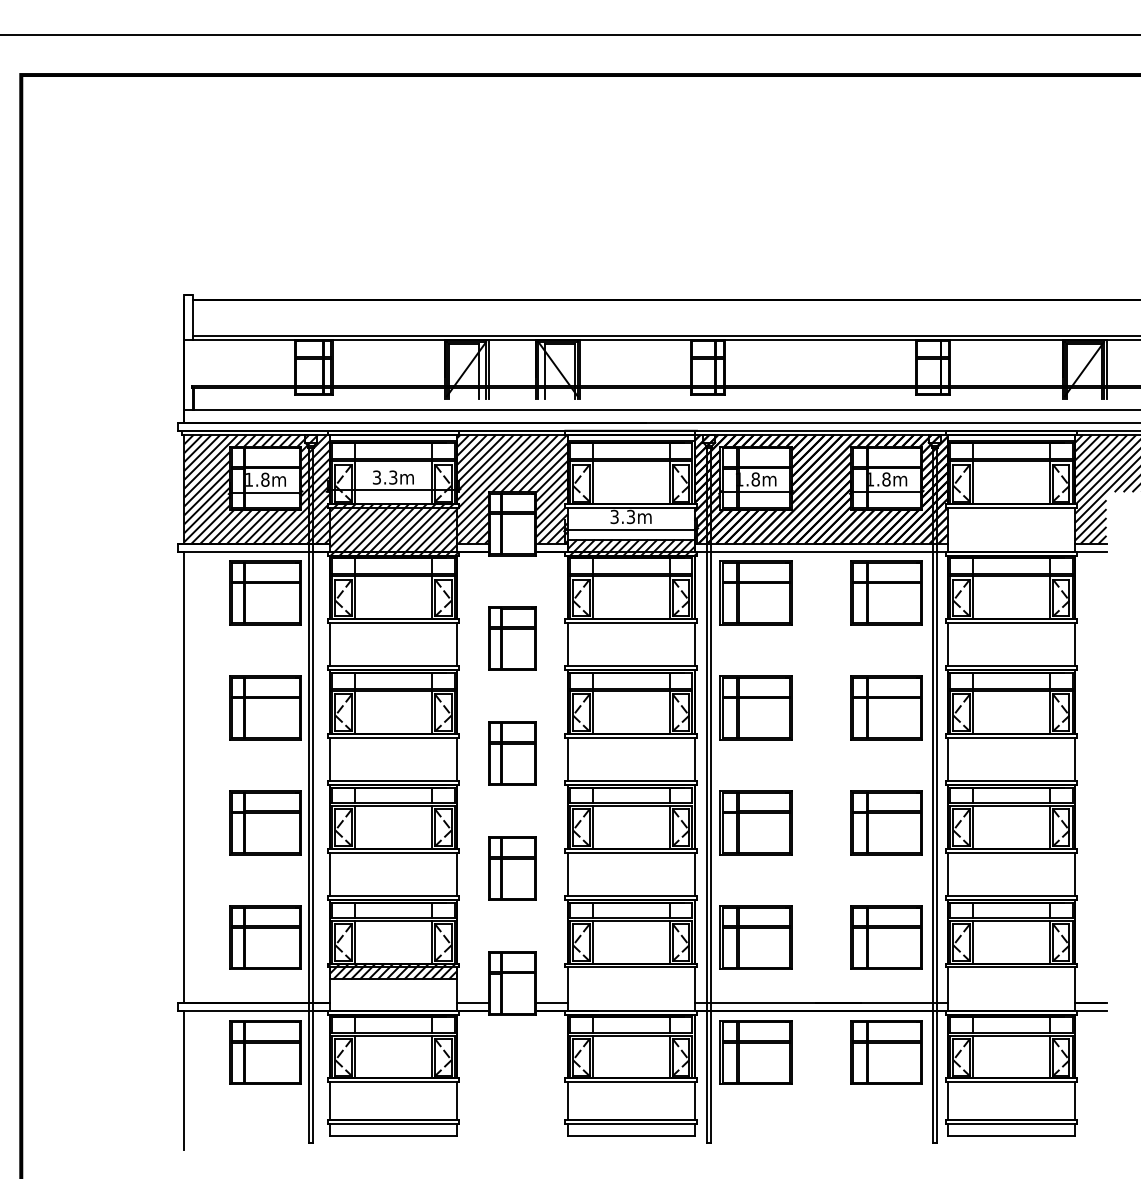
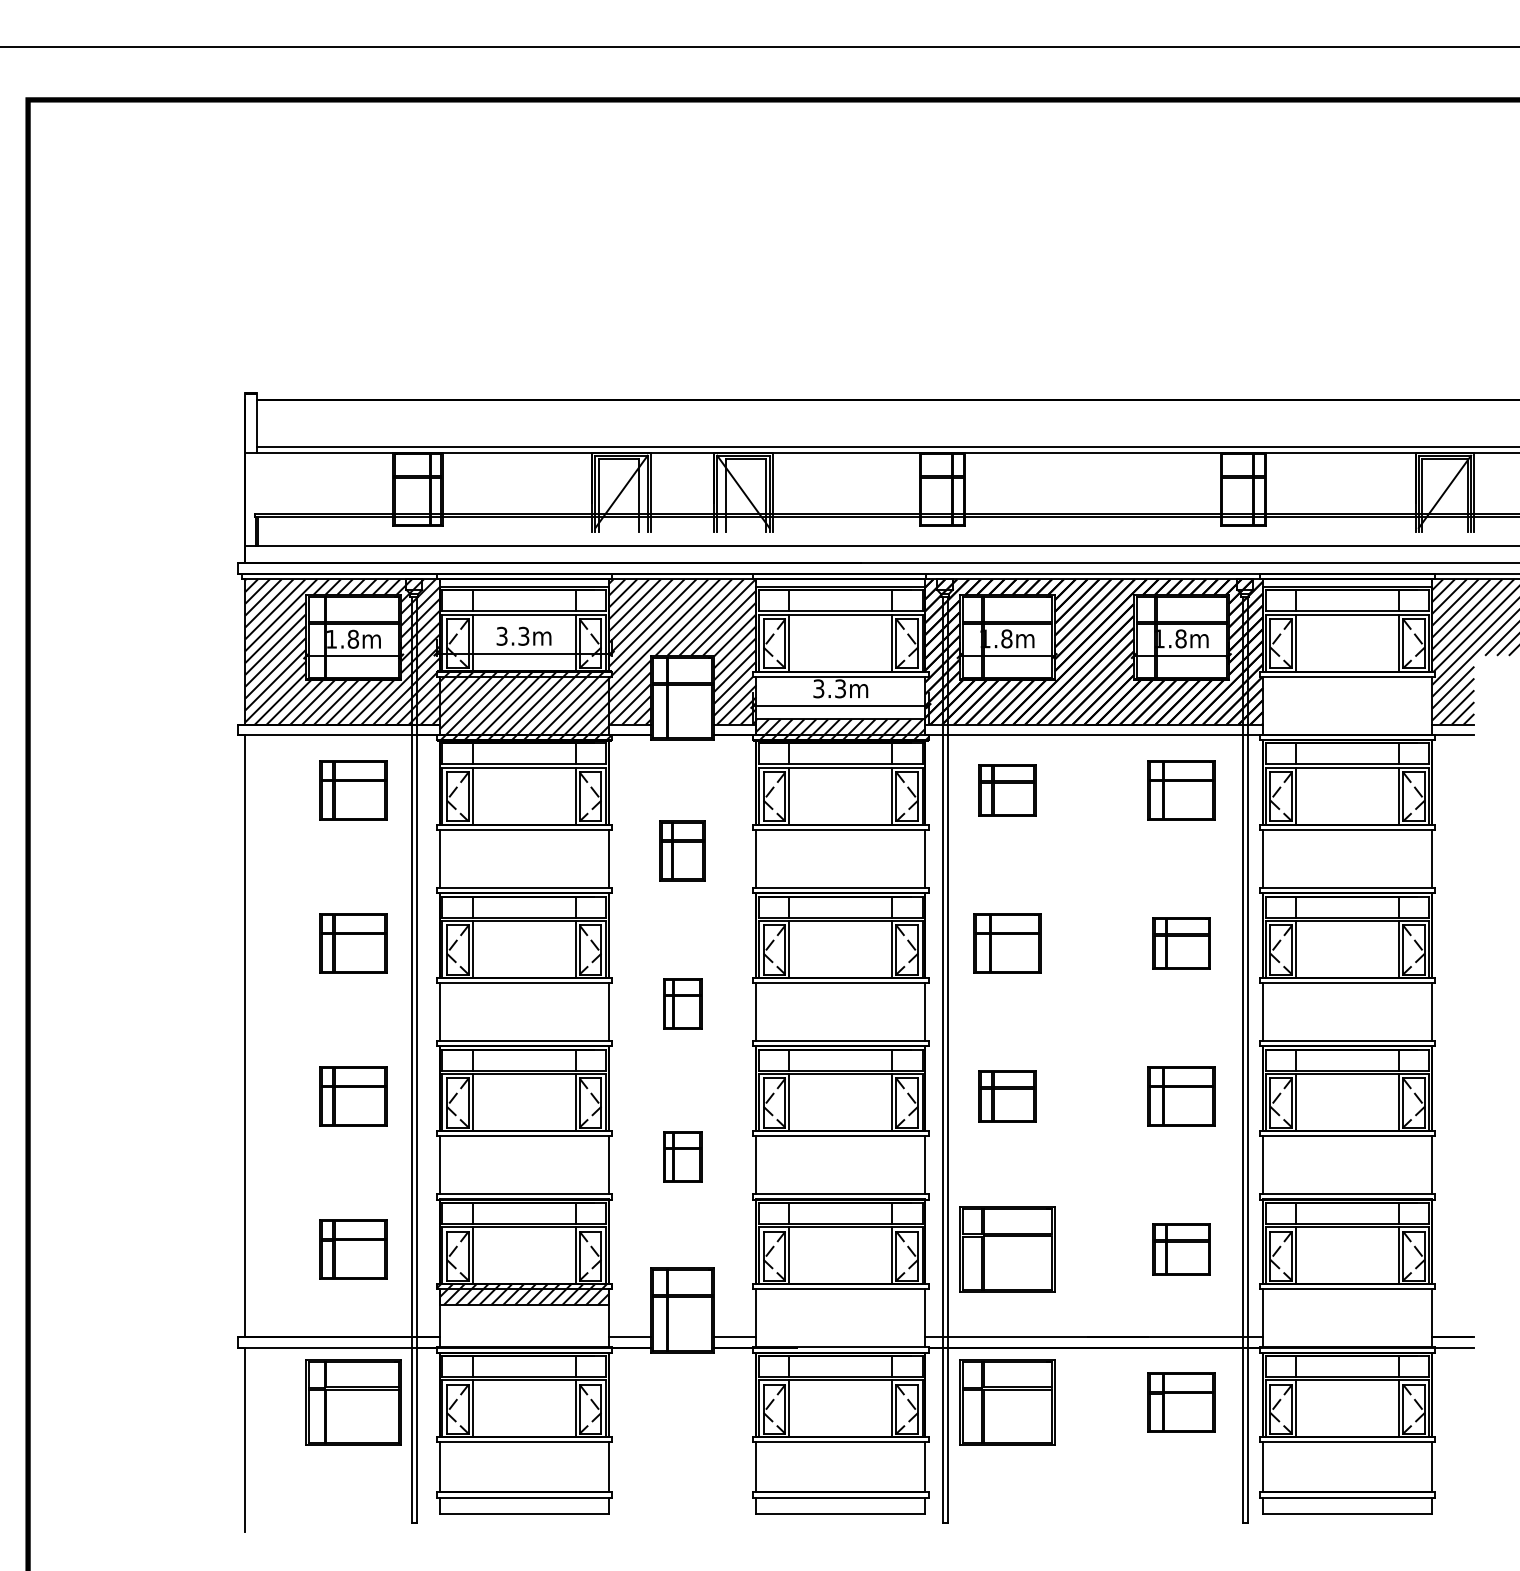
part: (265, 593) -> (353, 790), size x0.7
part: (756, 593) -> (1007, 790), size x0.6
part: (886, 593) -> (1181, 790), size x0.7
part: (512, 638) -> (682, 850), size x0.7
part: (265, 708) -> (353, 943), size x0.7
part: (756, 708) -> (1007, 943), size x0.7
part: (886, 708) -> (1181, 943), size x0.6
part: (512, 753) -> (682, 1003), size x0.6
part: (265, 822) -> (353, 1096), size x0.7
part: (756, 822) -> (1007, 1096), size x0.6
part: (886, 822) -> (1181, 1096), size x0.7
part: (512, 867) -> (682, 1156), size x0.6
part: (265, 937) -> (353, 1249), size x0.7
part: (886, 937) -> (1181, 1249), size x0.6
part: (886, 1052) -> (1181, 1402), size x0.7

